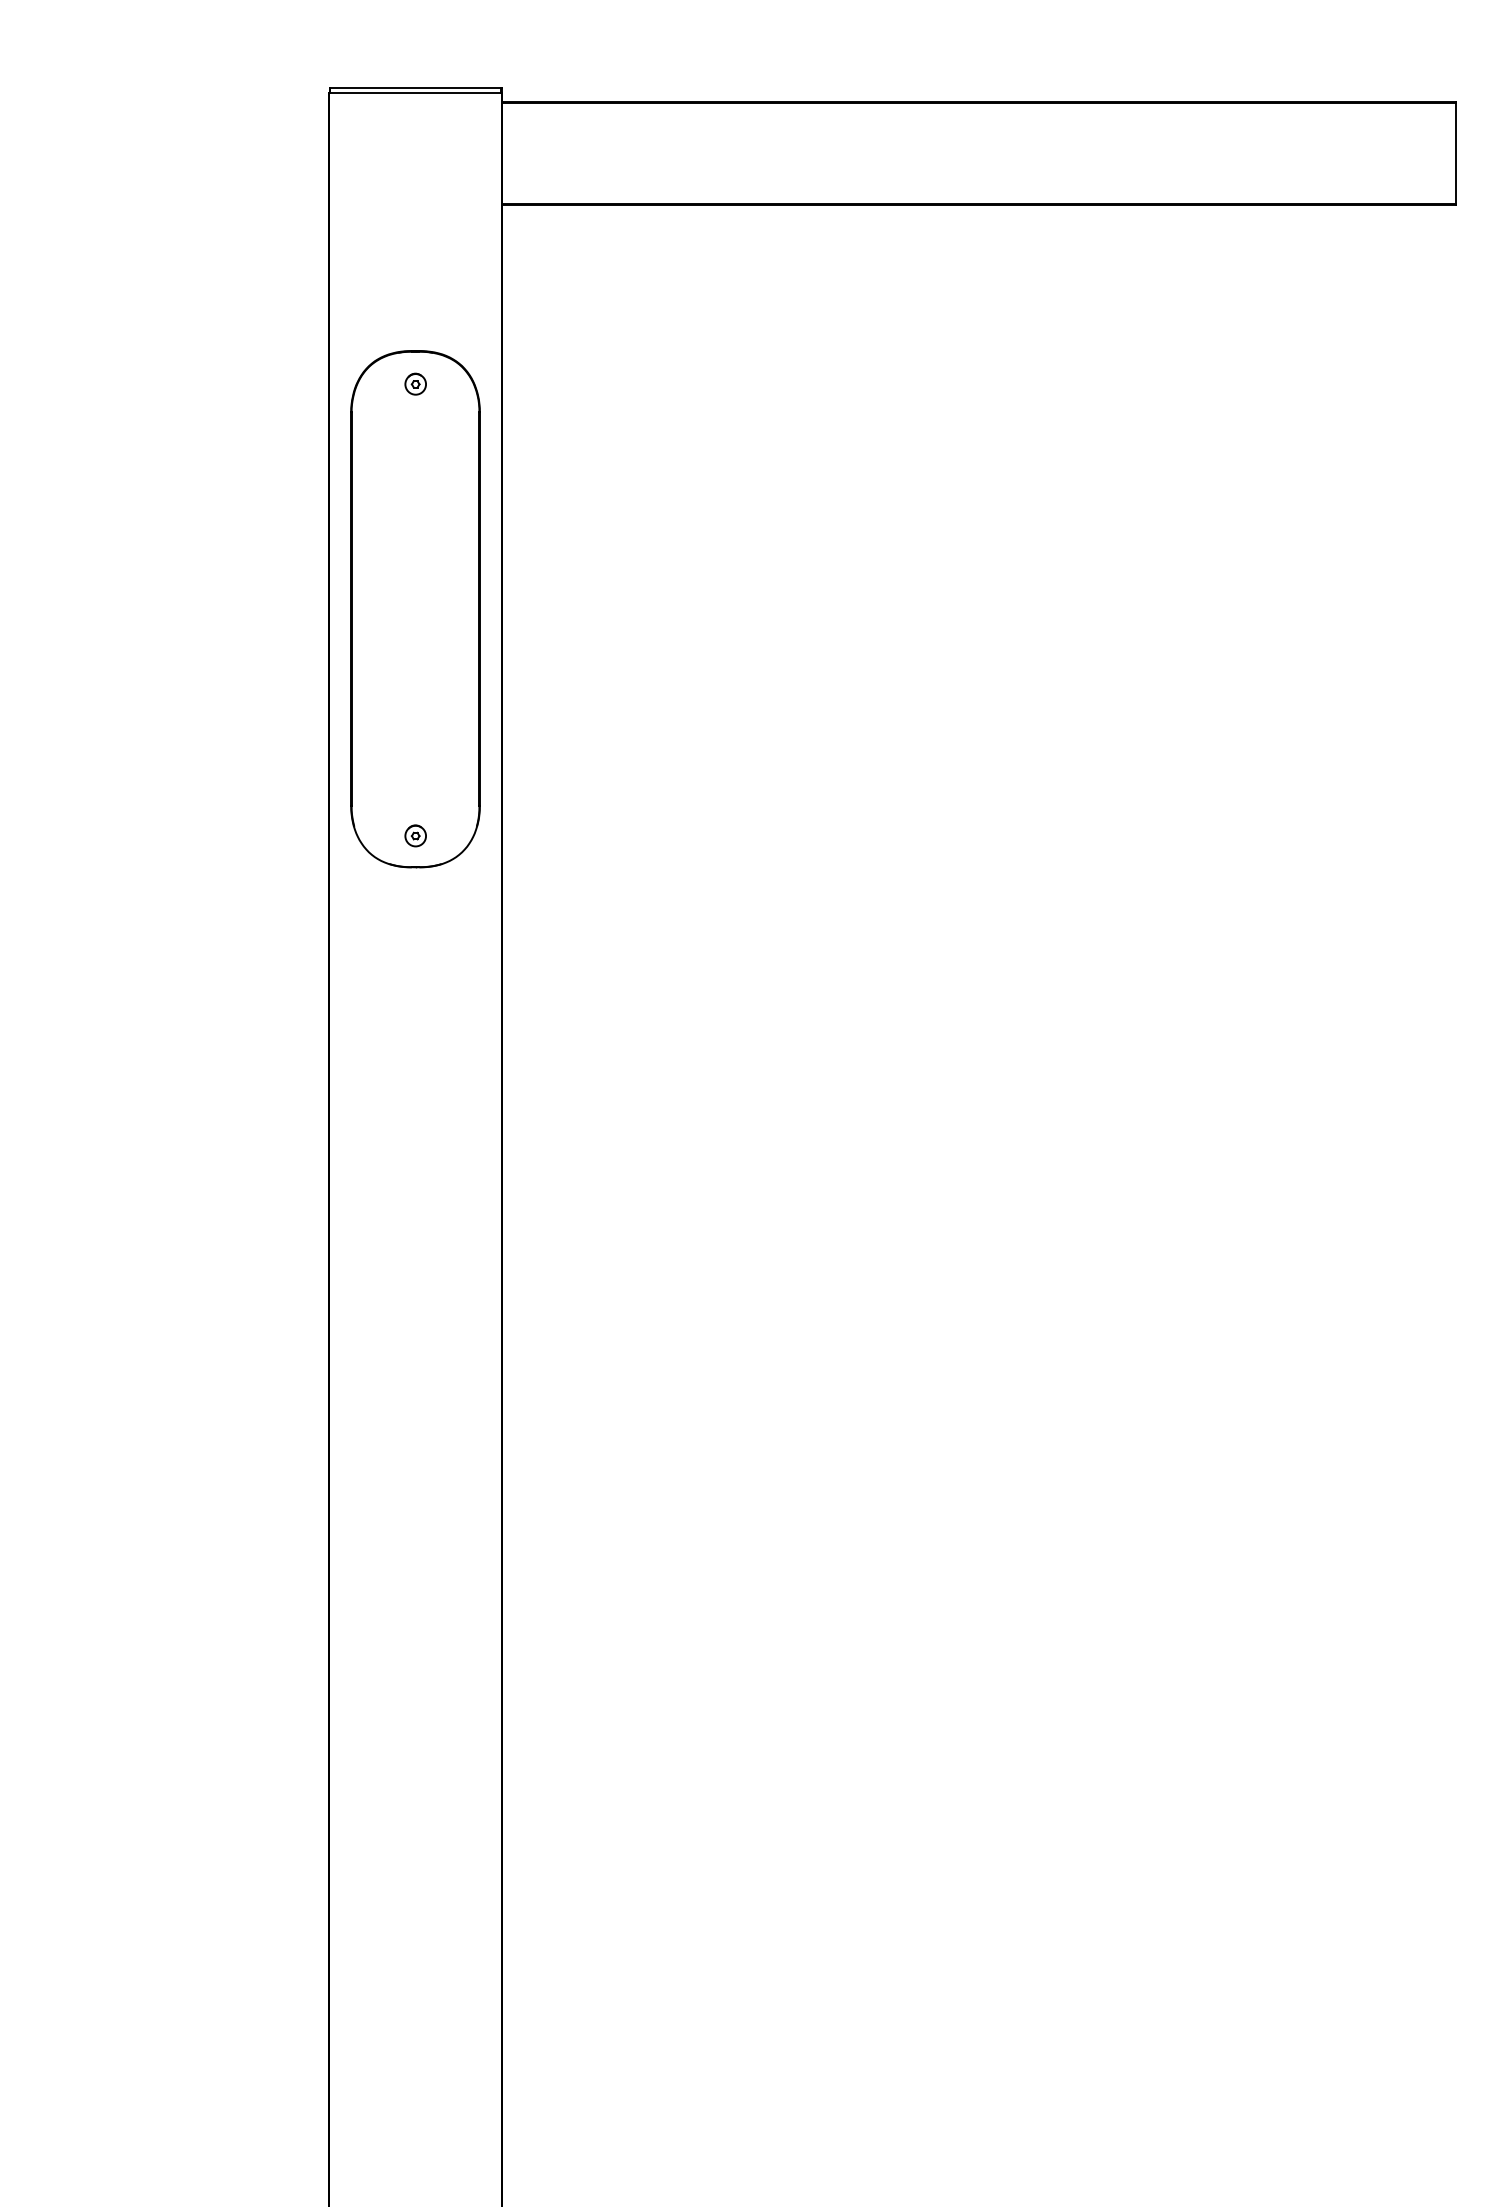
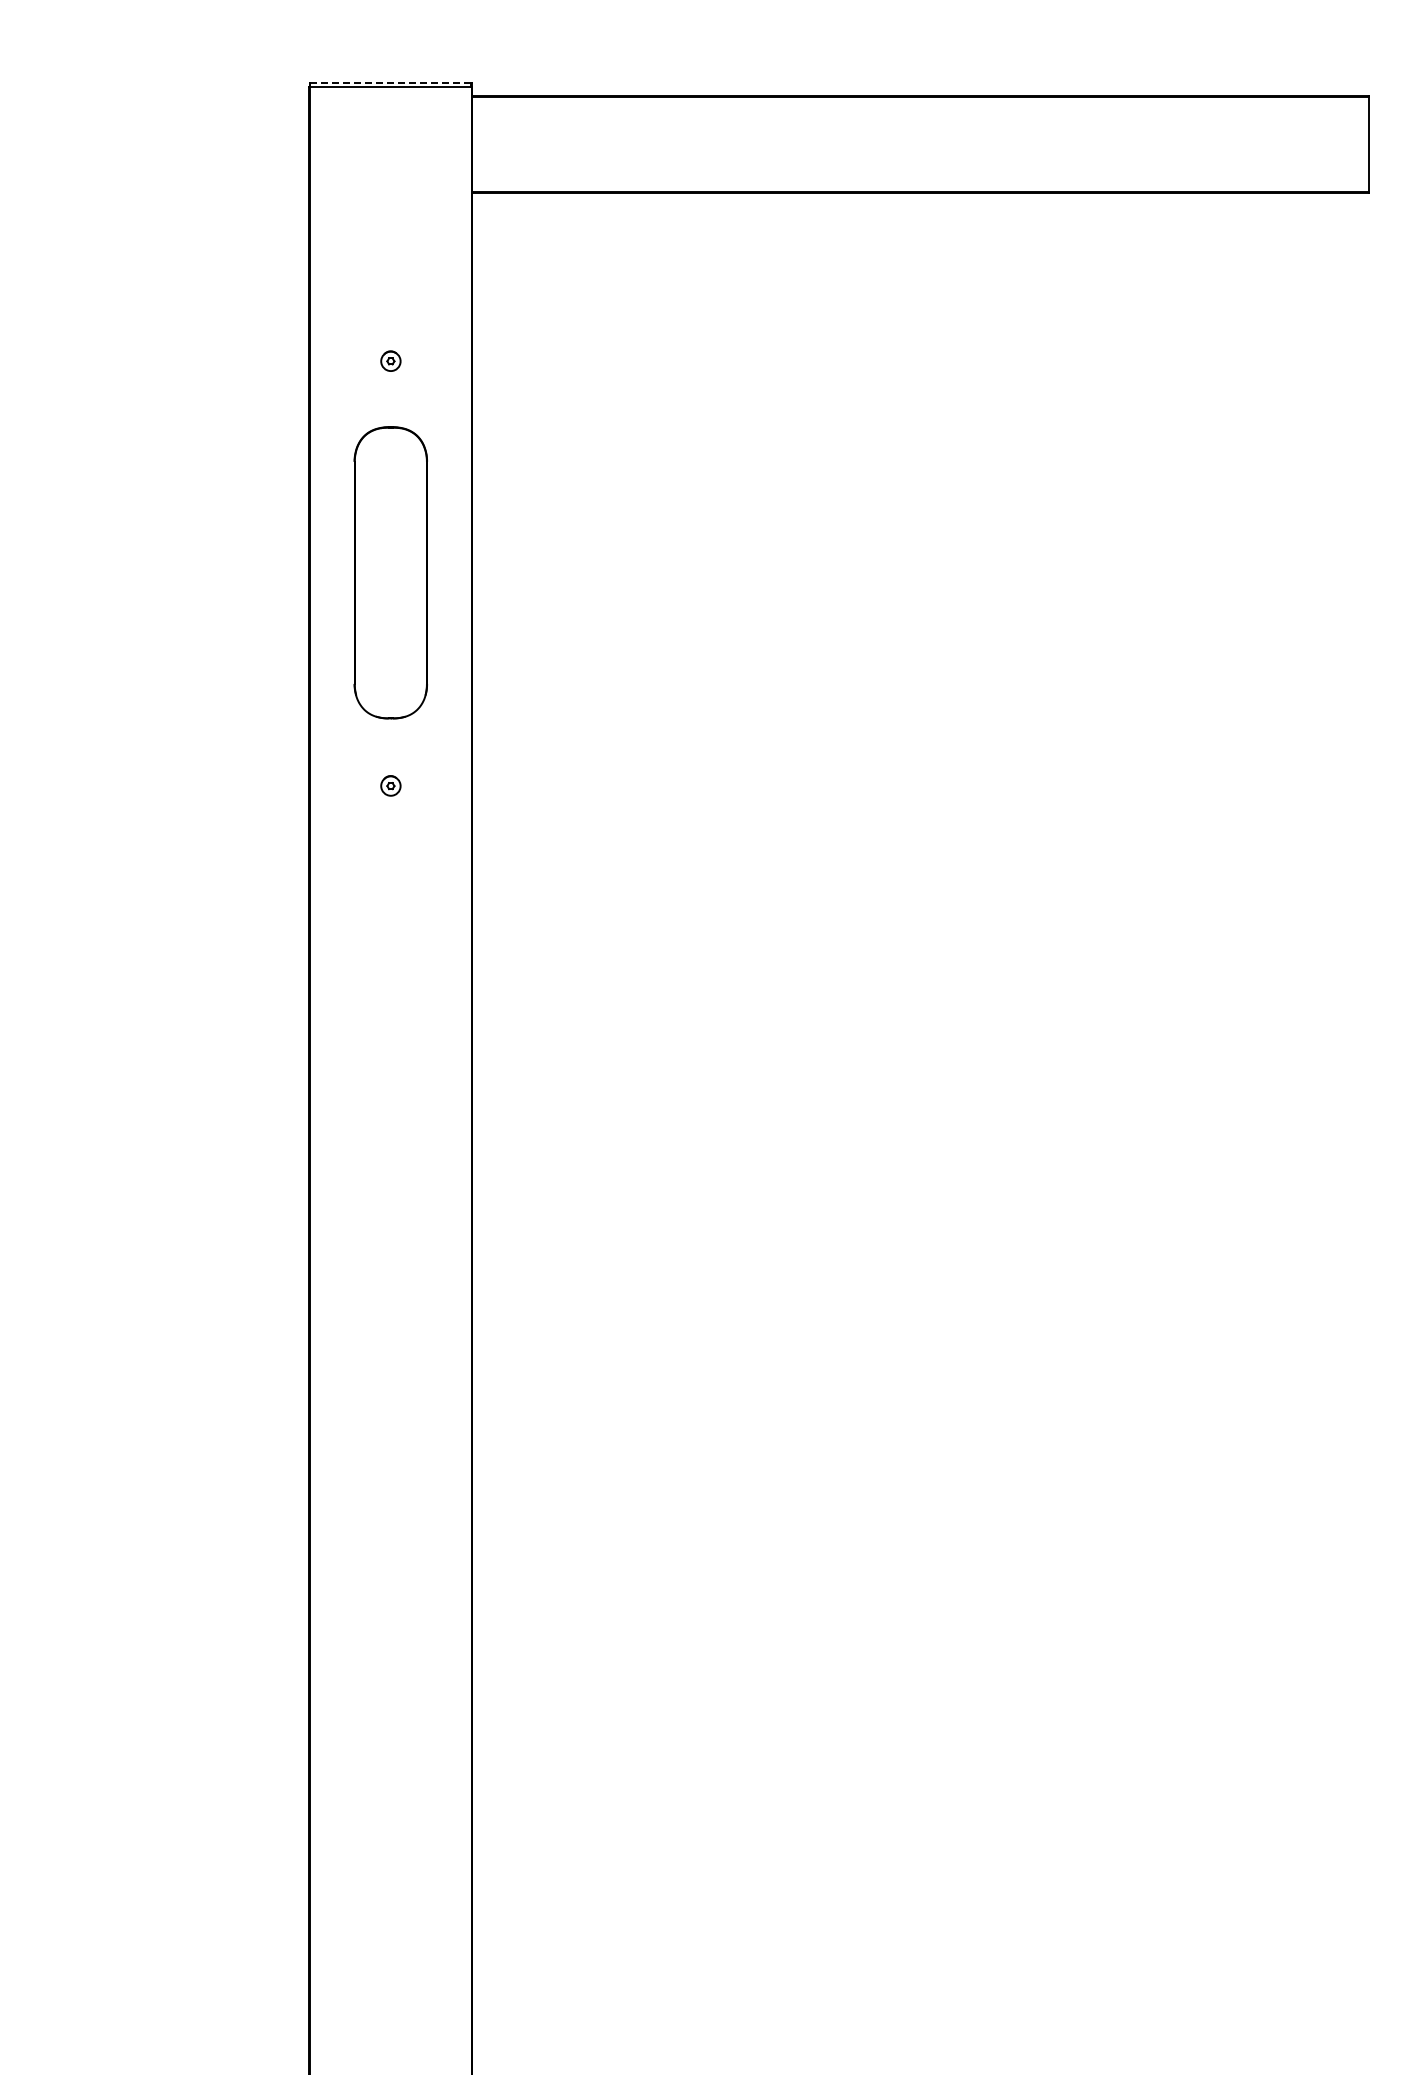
line: (415, 87) -> (390, 82), solid -> dashed
part: (415, 608) -> (390, 572), size x0.6

